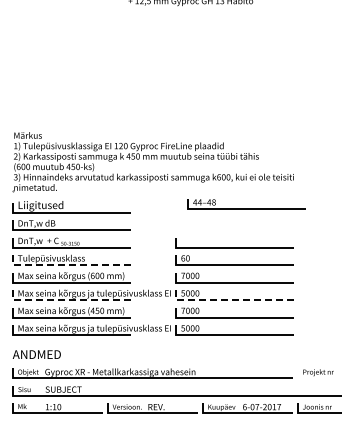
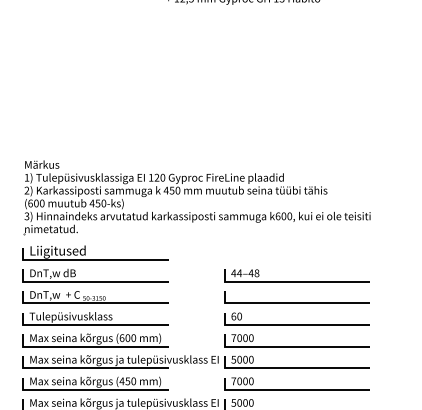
part: (246, 204) -> (297, 275), moved
line: (65, 265) -> (88, 325), dashed -> solid
line: (65, 300) -> (88, 368), dashed -> solid
line: (228, 300) -> (289, 368), dashed -> solid

